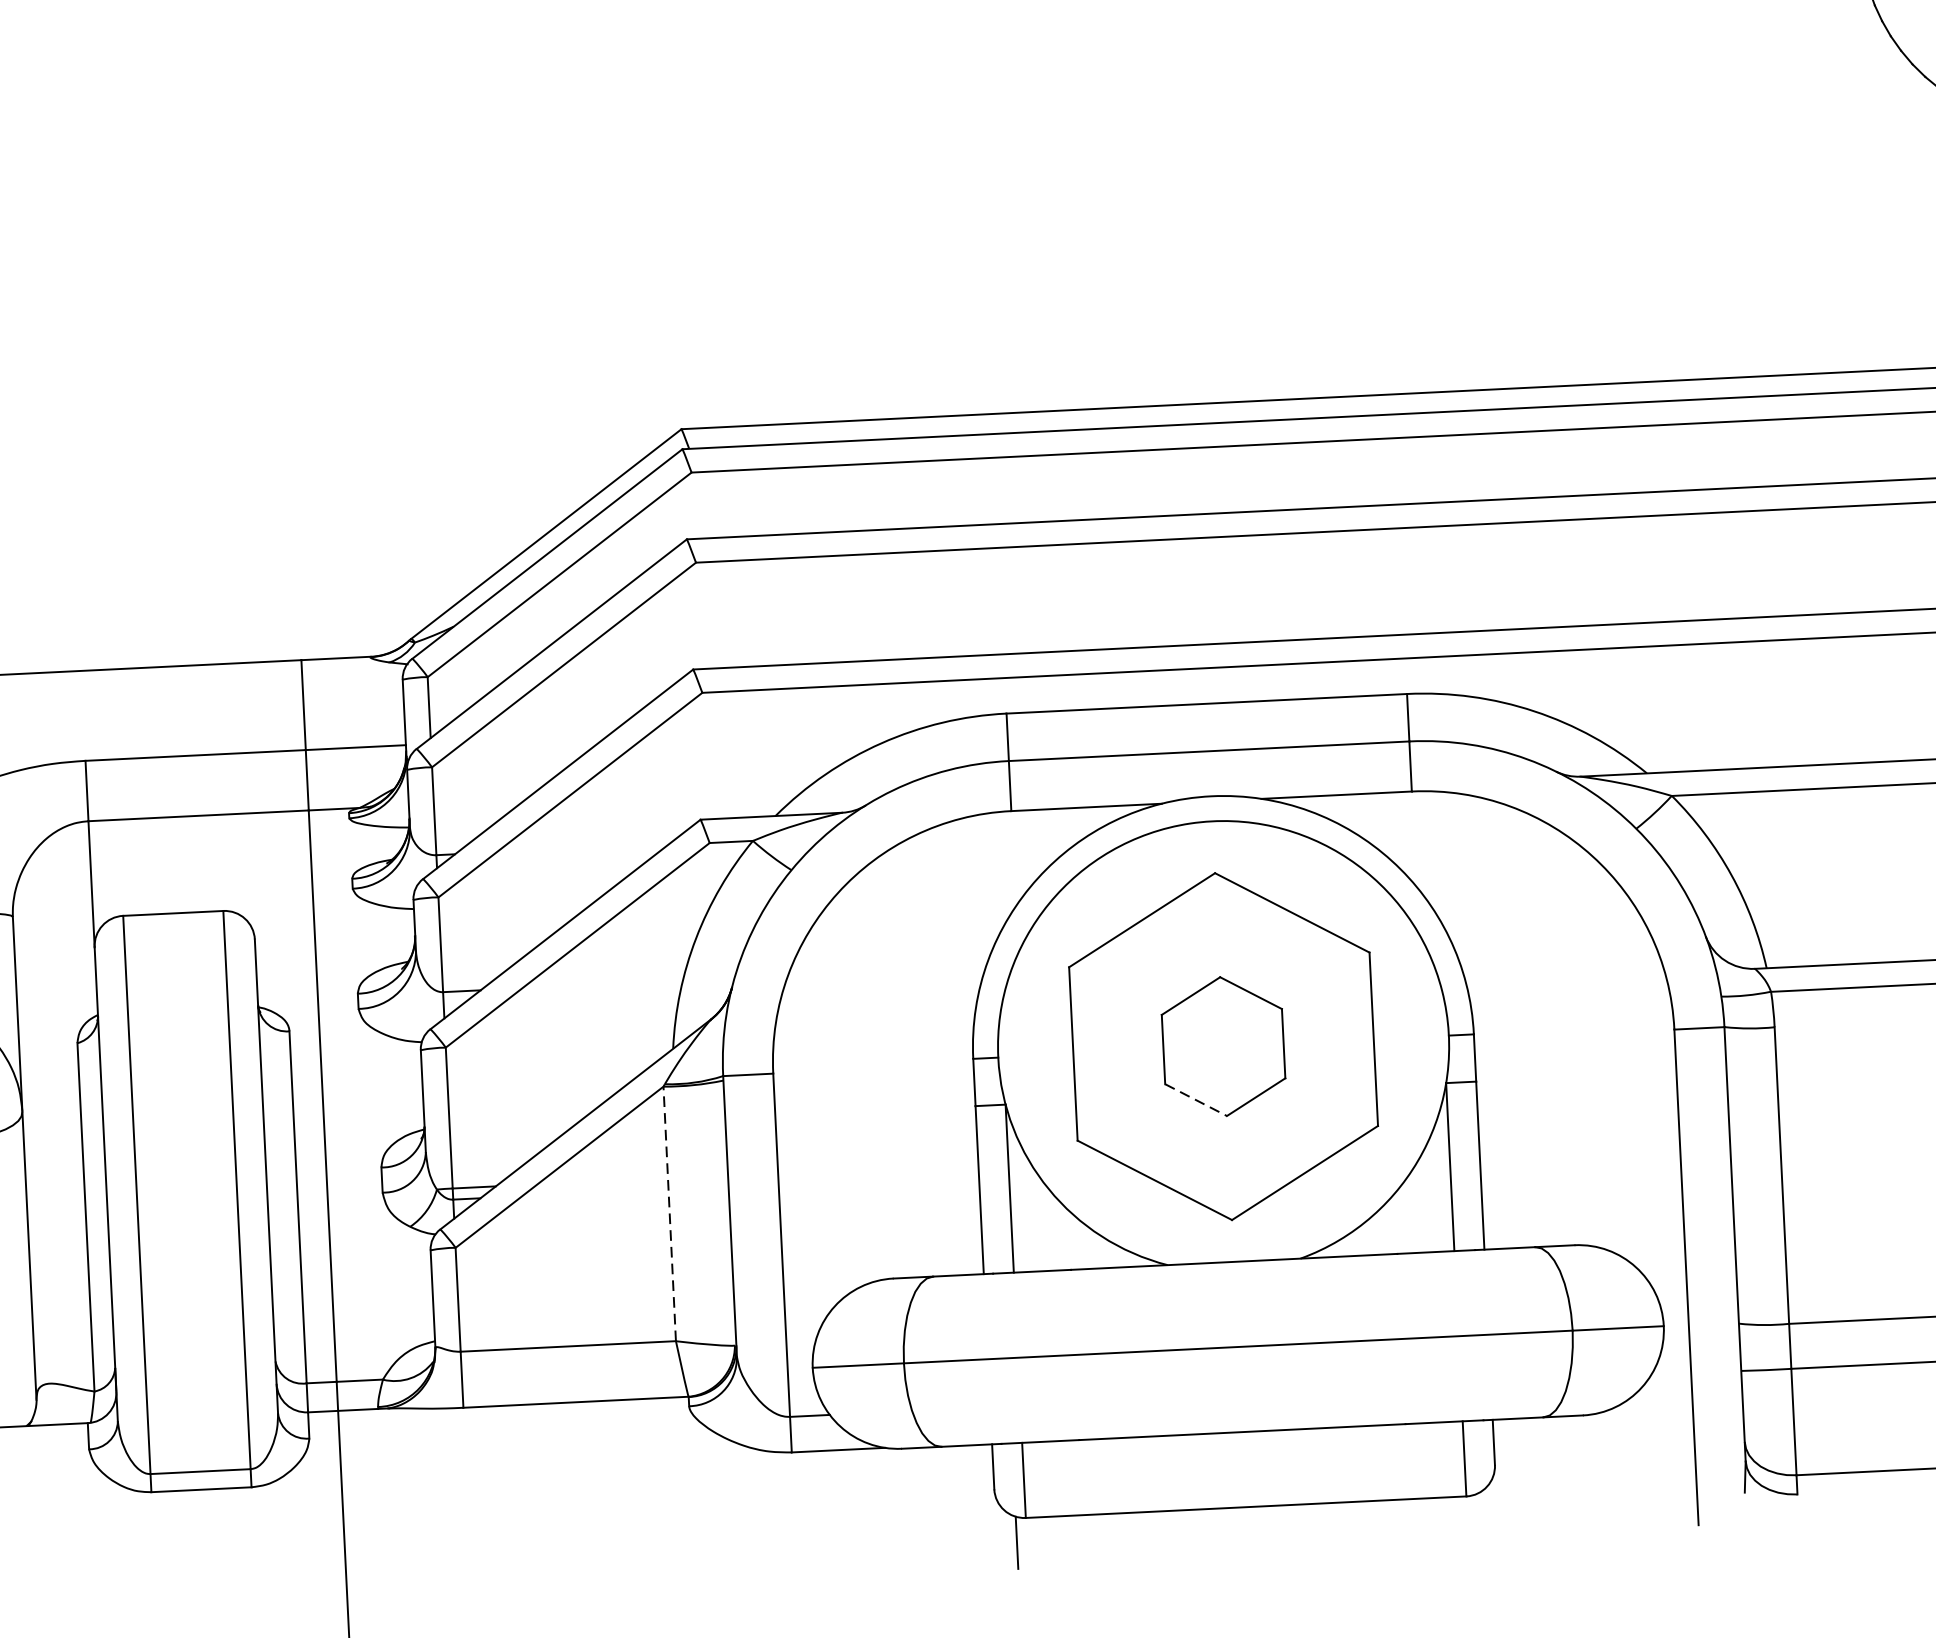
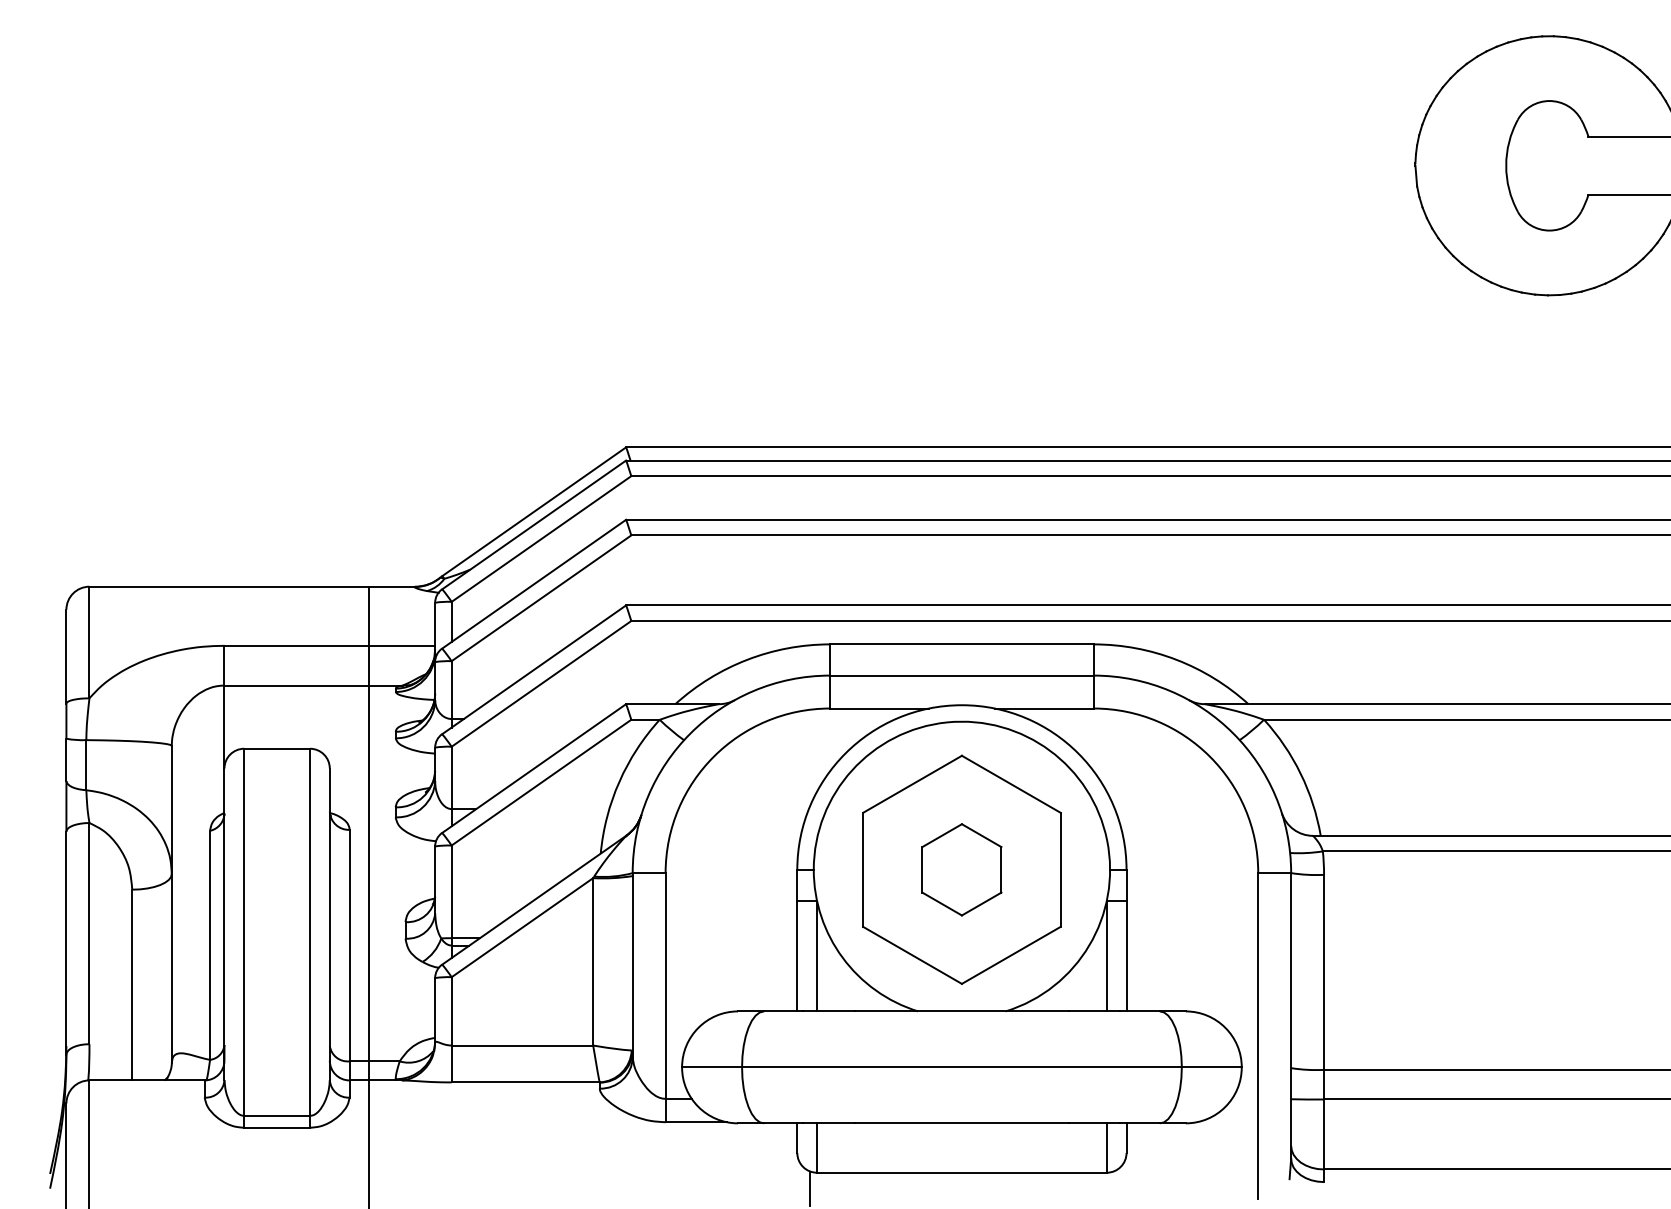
line: (1196, 1100) -> (942, 904), dashed -> solid
line: (670, 1213) -> (593, 961), dashed -> solid

